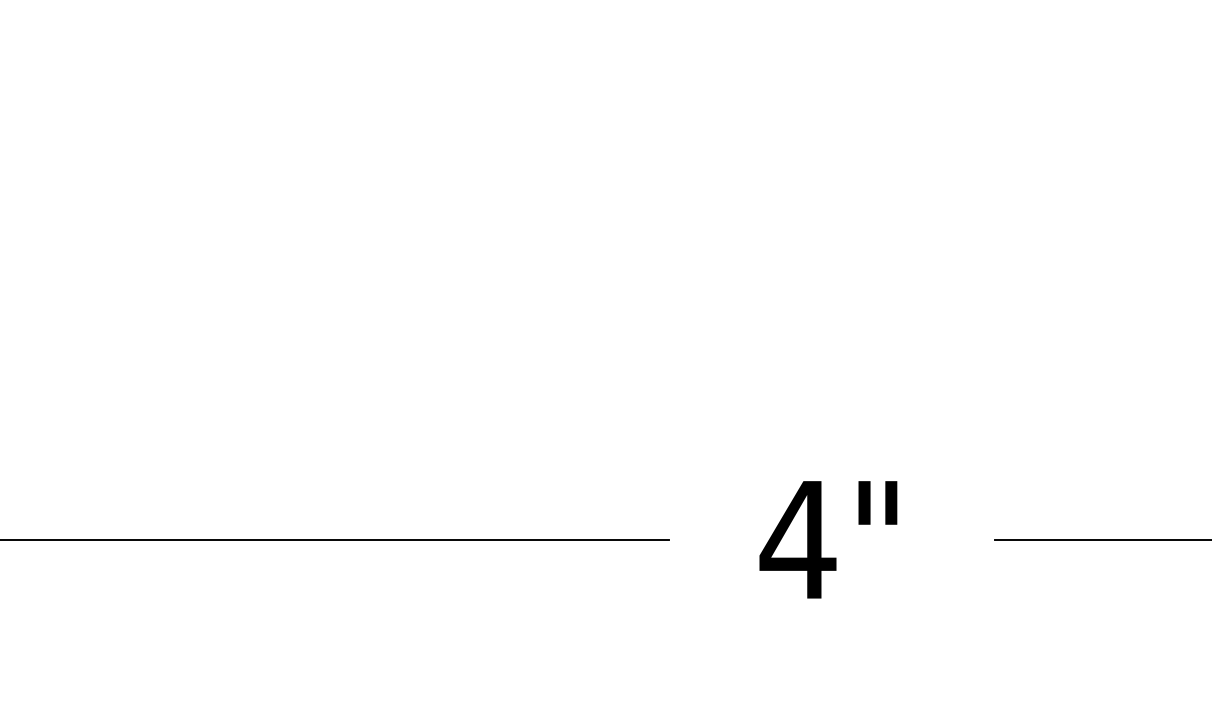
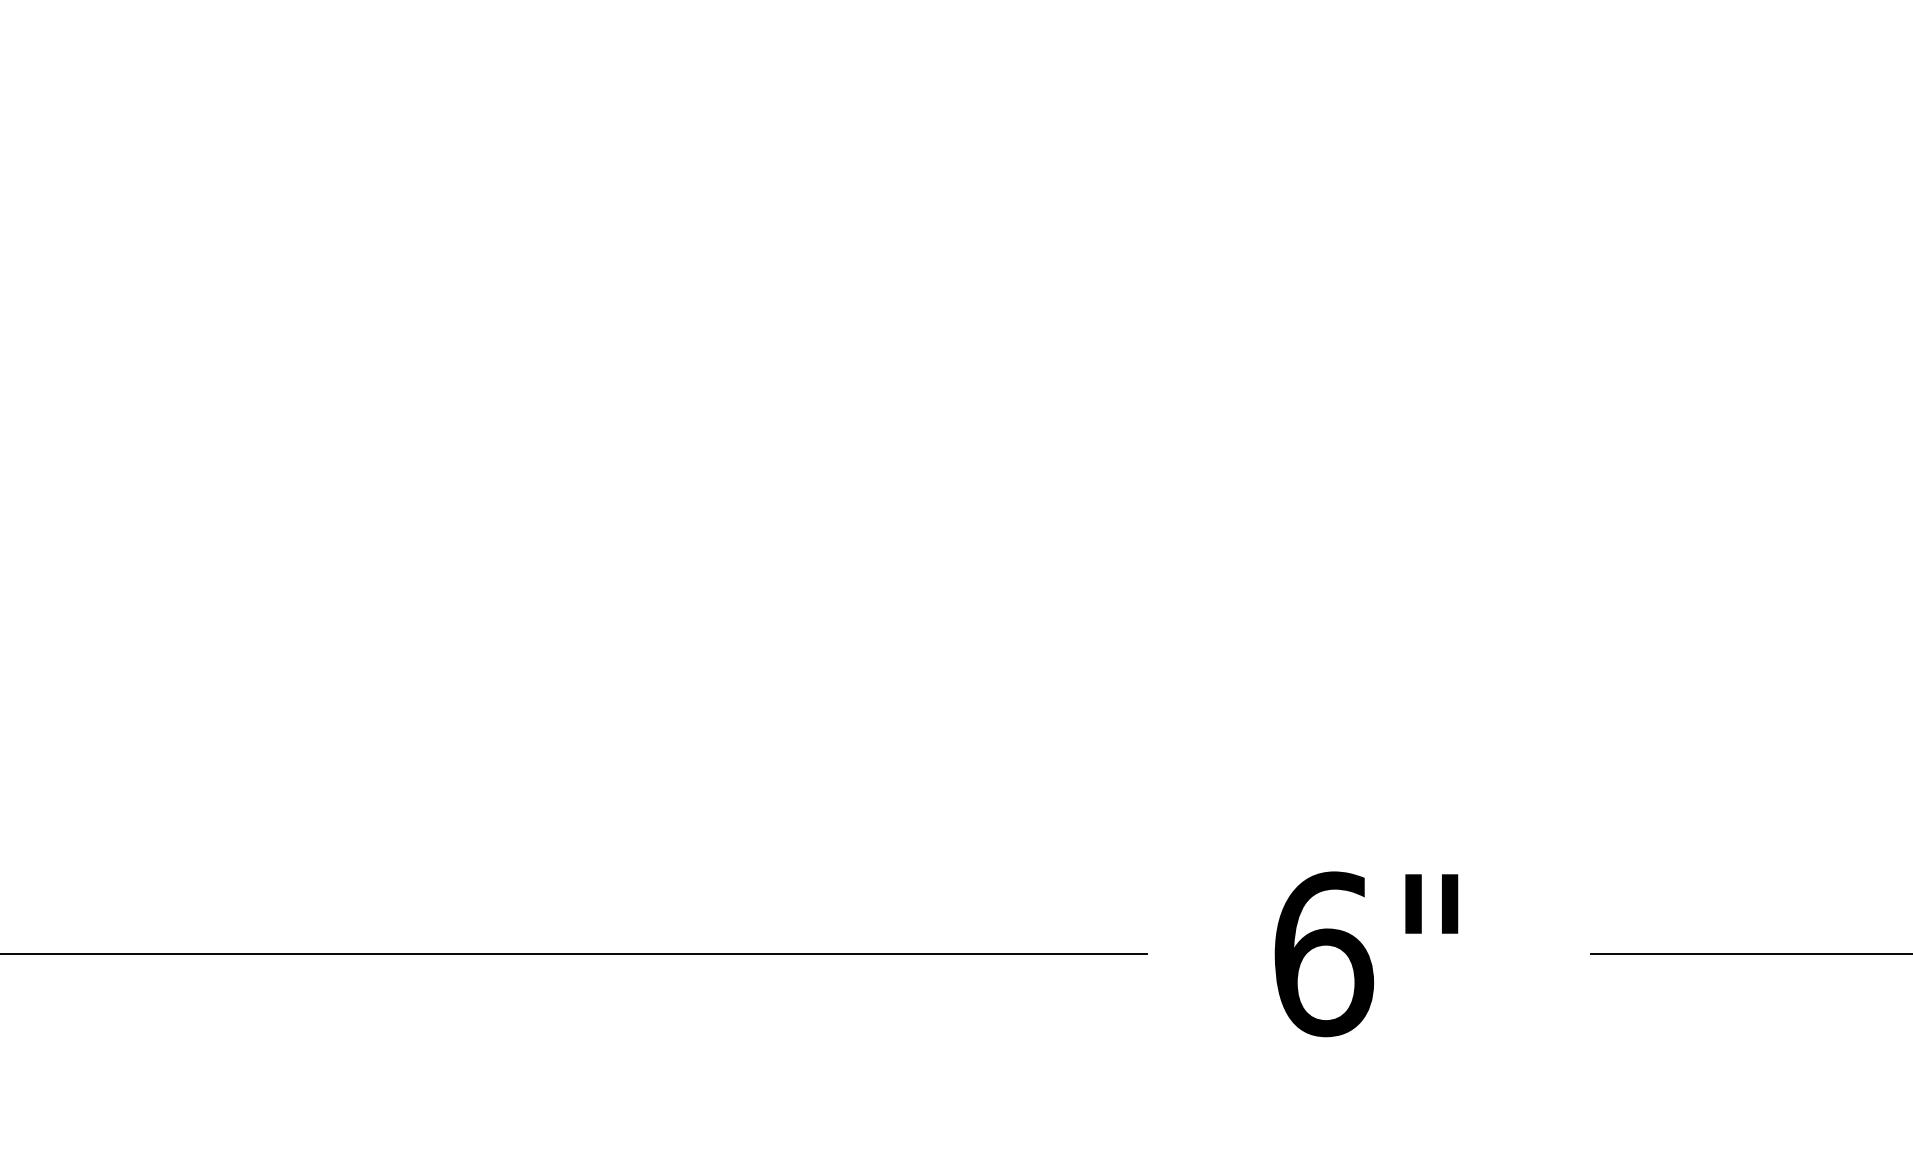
text: (797, 540) -> (1322, 954), 4" -> 6"

